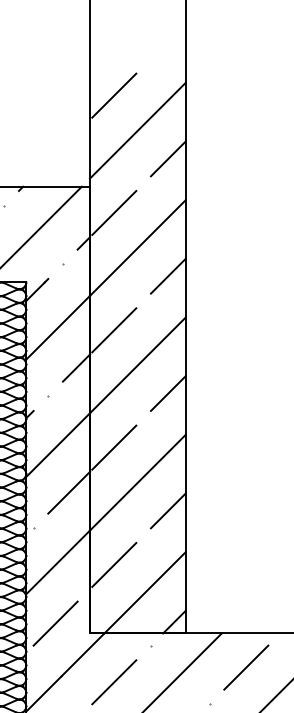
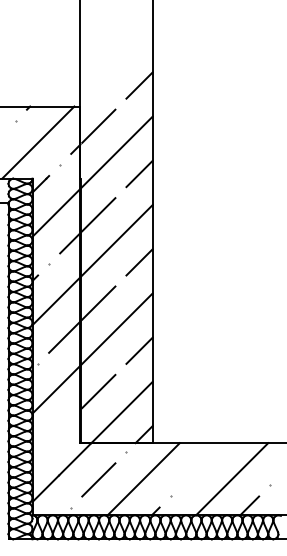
line: (113, 95) -> (98, 37), removed
line: (137, 130) -> (116, 64), removed
line: (55, 623) -> (54, 435), removed
line: (245, 667) -> (197, 468), removed

